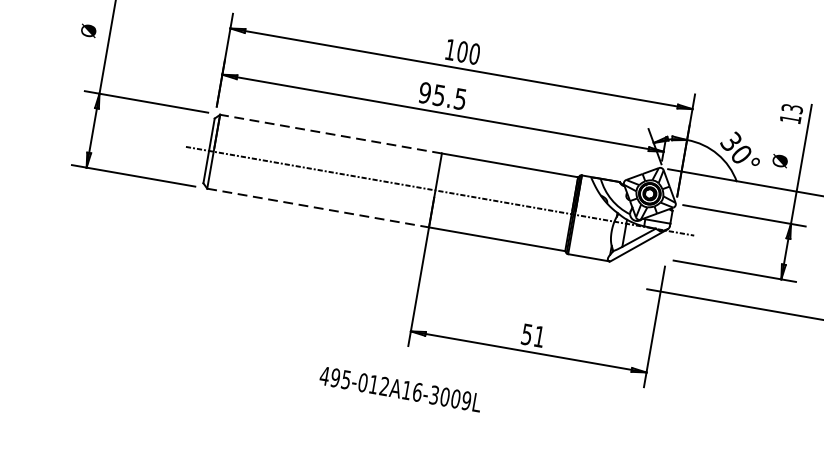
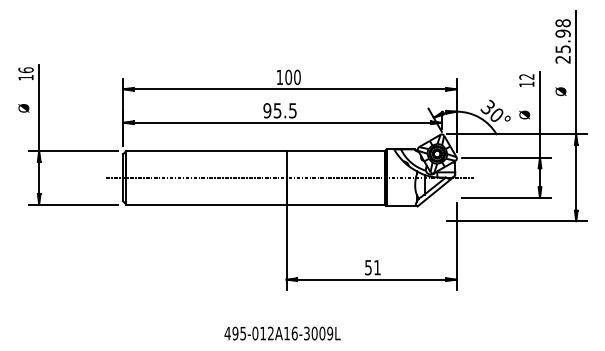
text: (791, 108) -> (526, 76), 13 -> 12
line: (329, 134) -> (205, 151), dashed -> solid
line: (318, 208) -> (206, 204), dashed -> solid
text: (400, 389) -> (282, 333), moved

